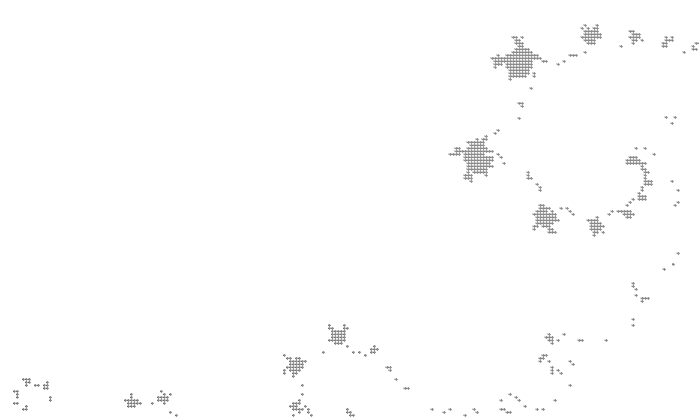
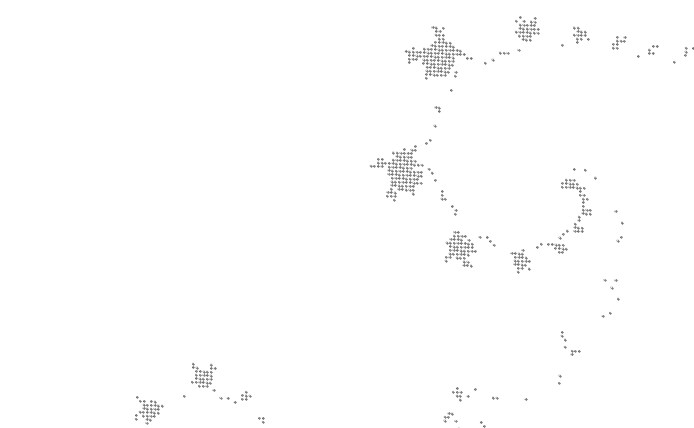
part: (670, 120) -> (610, 284), moved
part: (476, 155) -> (403, 169), moved
part: (668, 266) -> (606, 314), size x0.62

